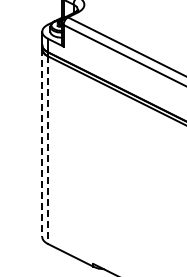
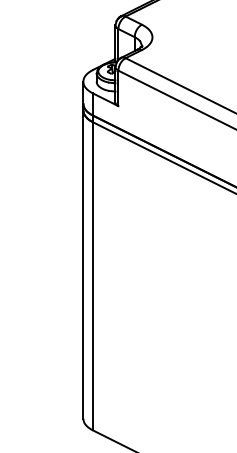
line: (42, 143) -> (83, 265), dashed -> solid
line: (48, 150) -> (93, 276), dashed -> solid

